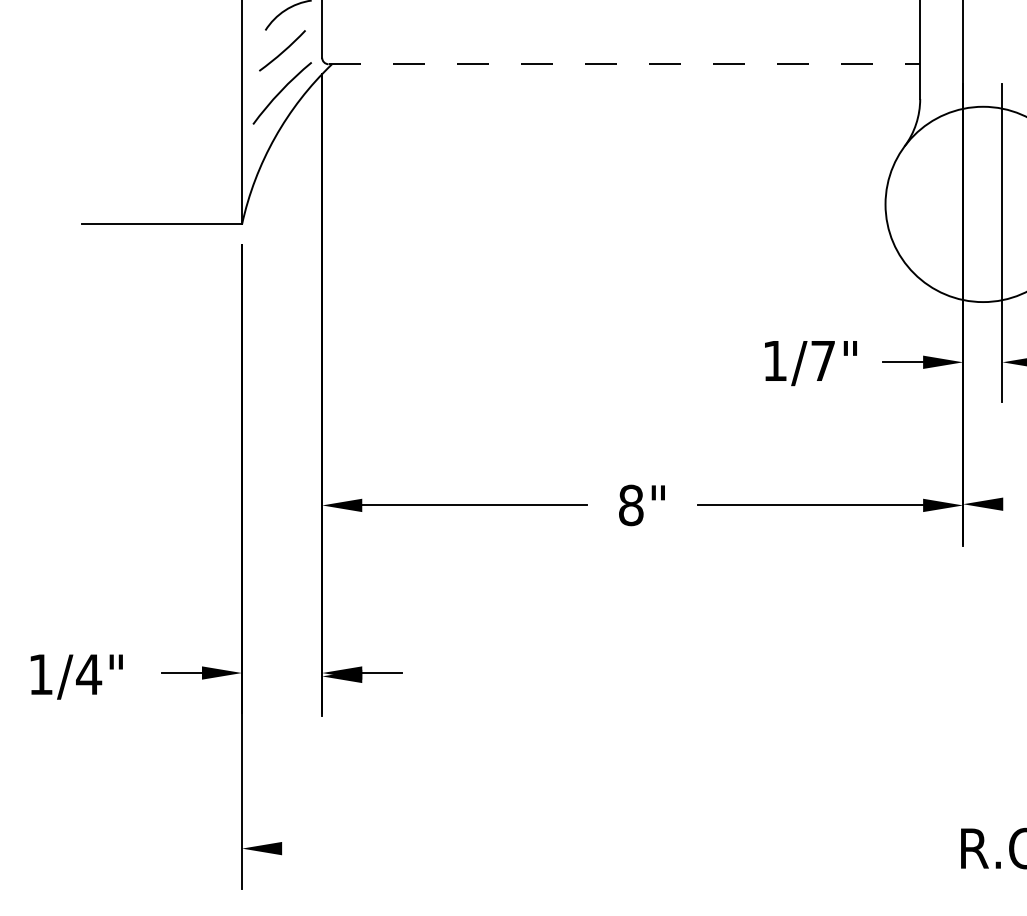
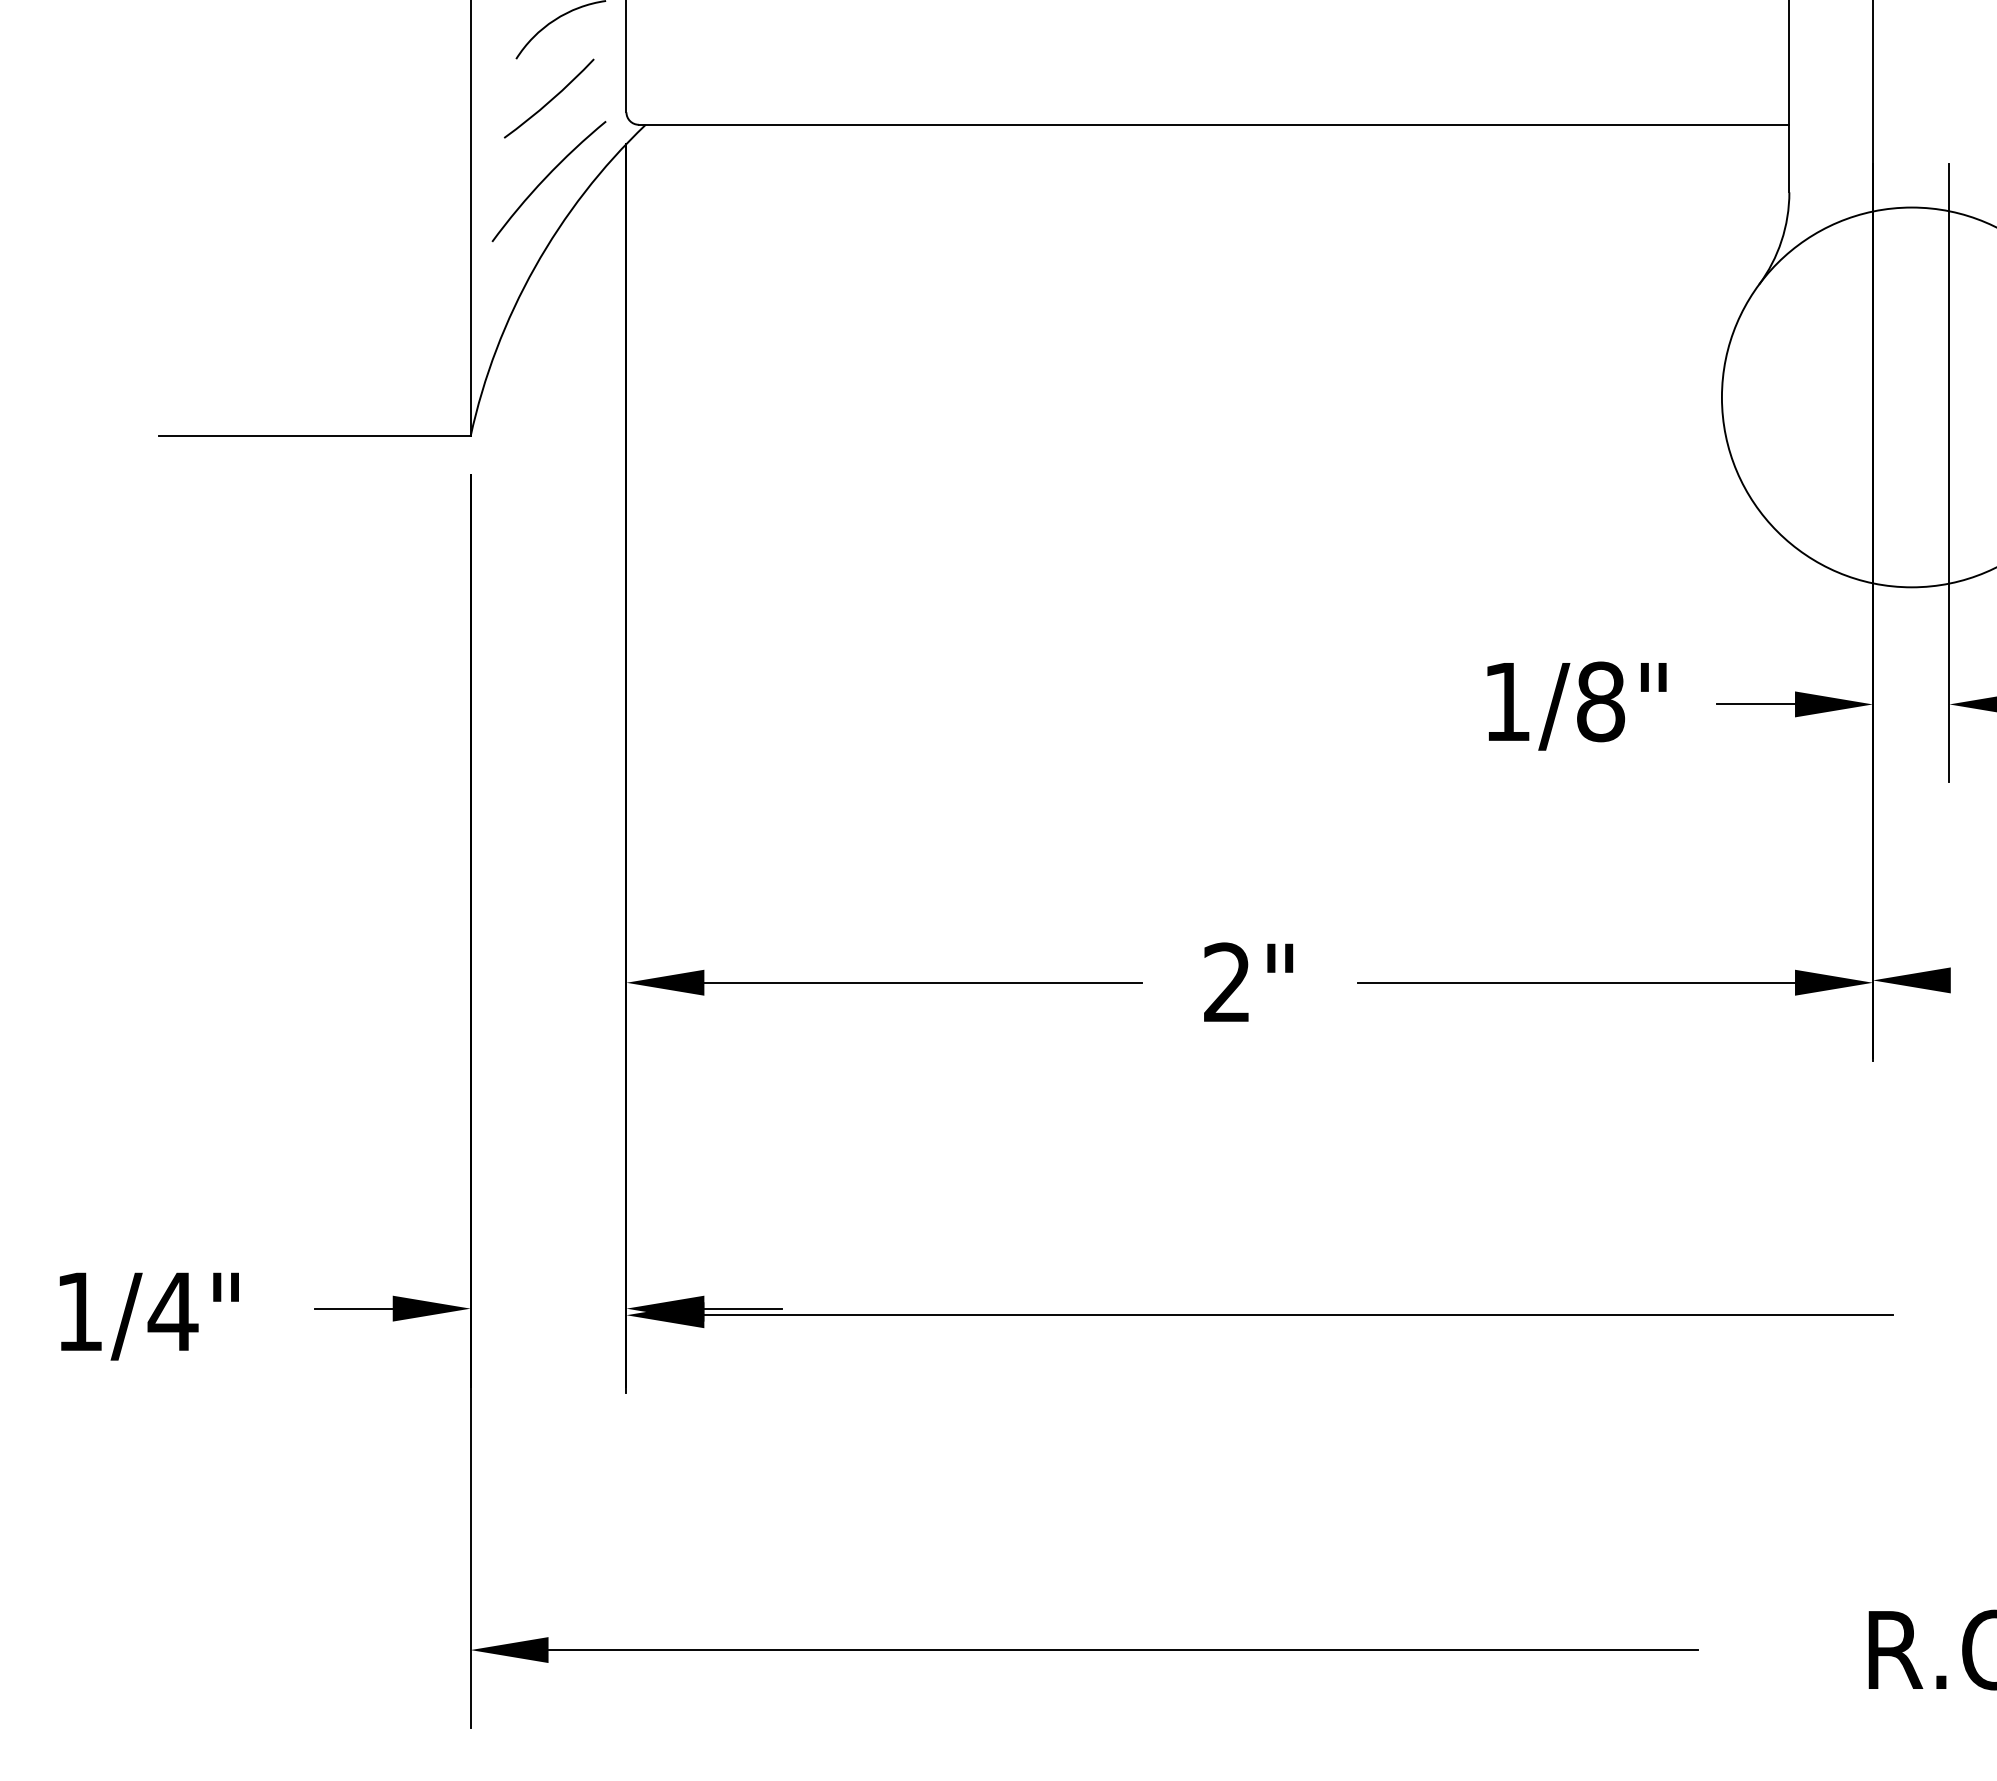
line: (624, 64) -> (1214, 125), dashed -> solid
text: (823, 360) -> (1601, 700), 1/7" -> 1/8"
text: (631, 505) -> (1227, 982), 8" -> 2"
line: (667, 676) -> (1297, 1315), added
line: (577, 848) -> (1122, 1649), added

